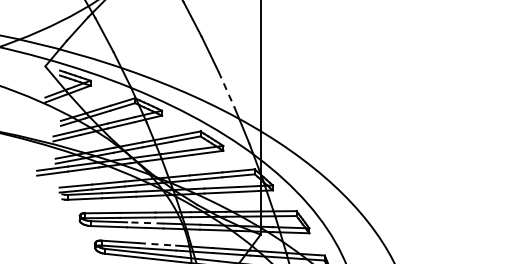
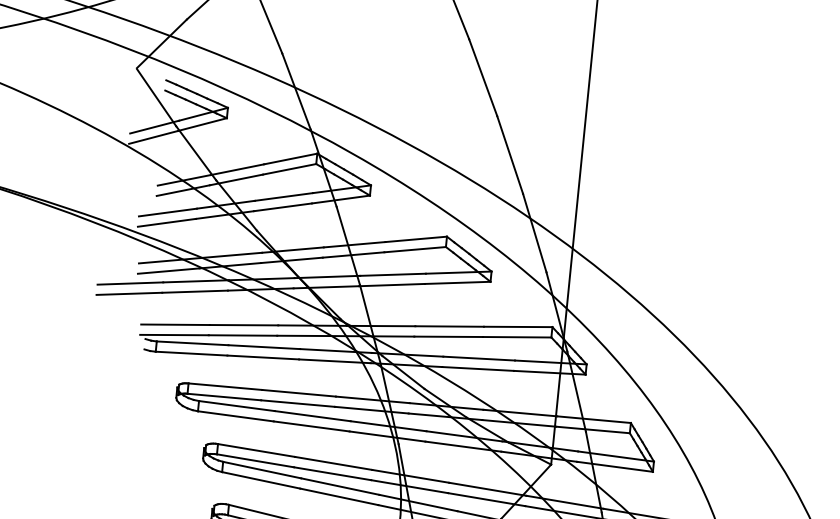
line: (226, 89) -> (509, 154), dashed -> solid
line: (144, 222) -> (311, 415), dashed -> solid
line: (157, 244) -> (333, 463), dashed -> solid

